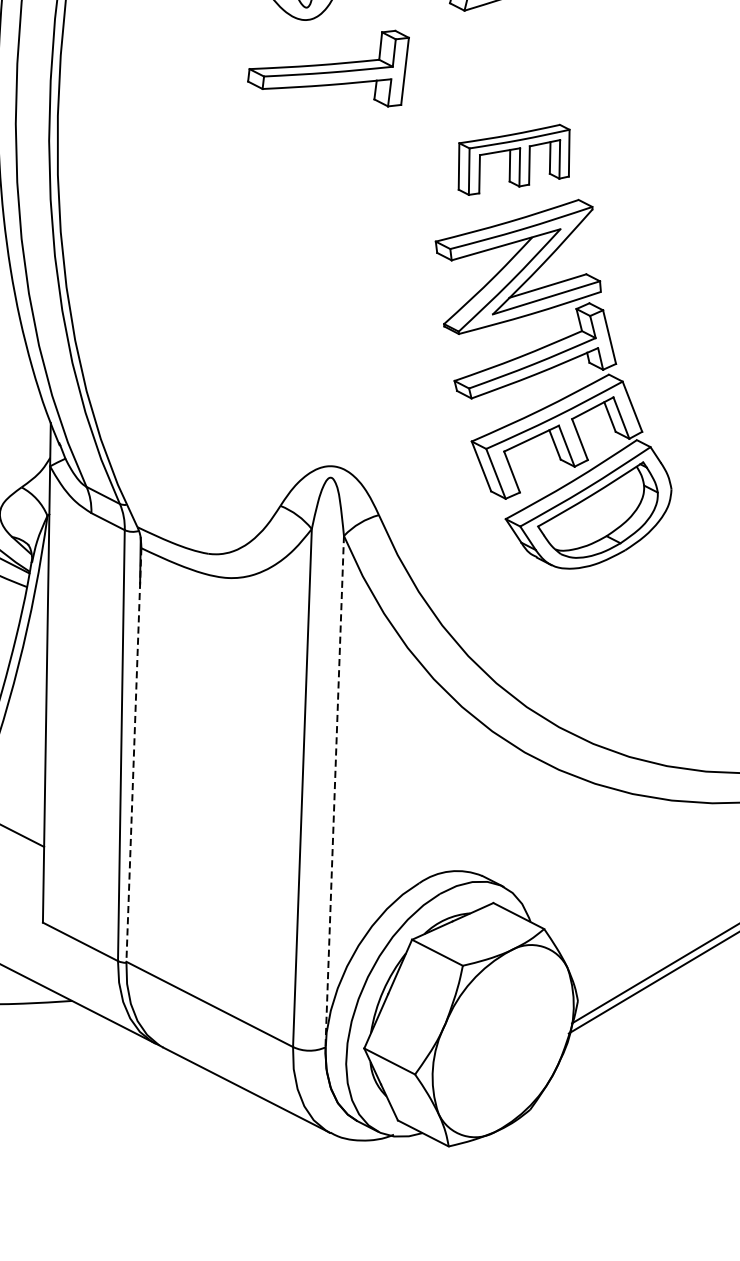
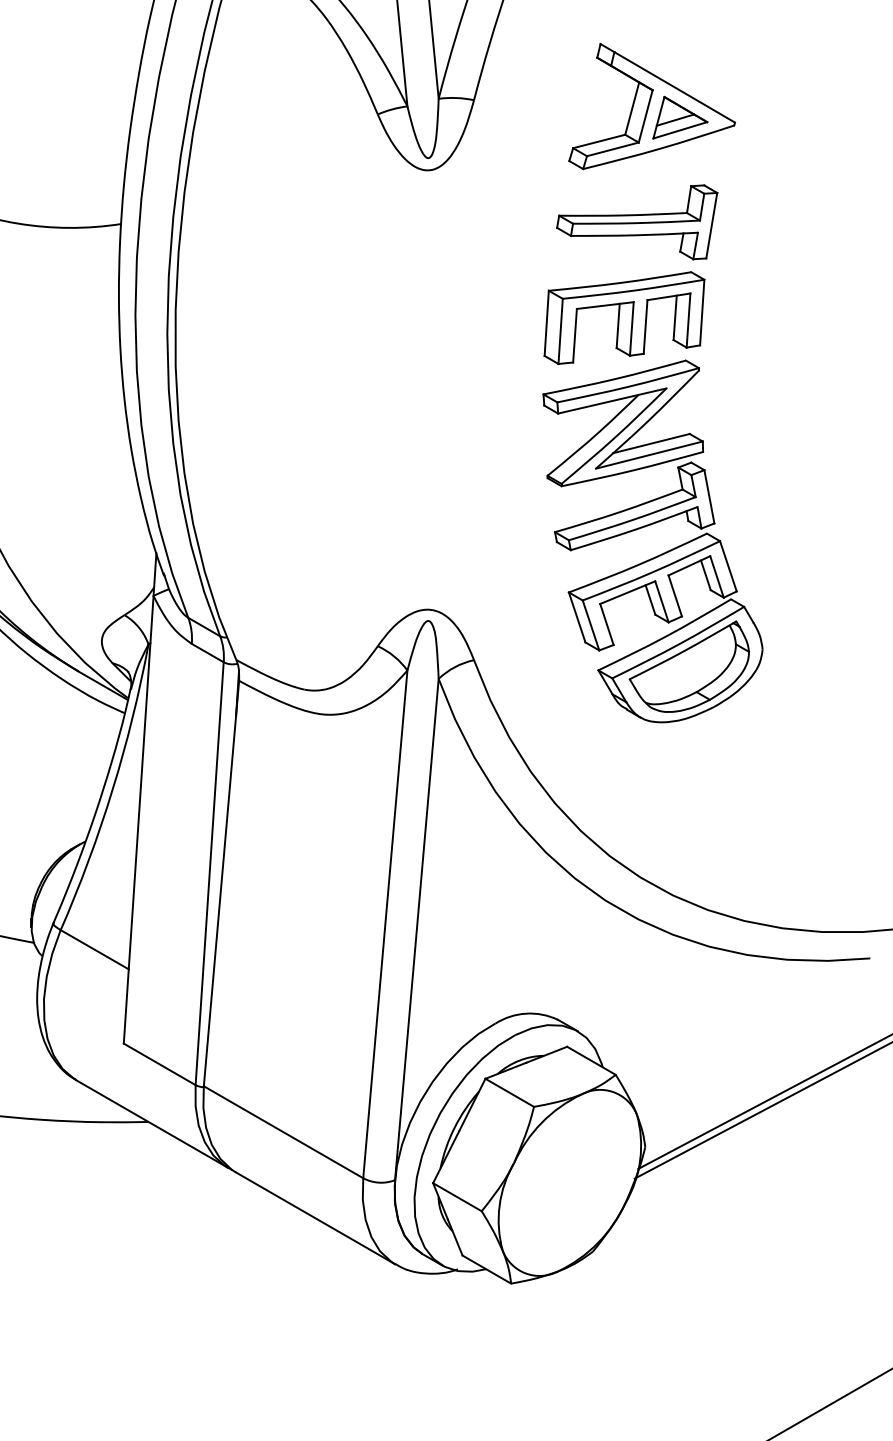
part: (329, 71) -> (637, 222), moved
part: (514, 159) -> (624, 317), size x1.43
line: (133, 755) -> (221, 884), dashed -> solid
line: (334, 791) -> (416, 929), dashed -> solid

